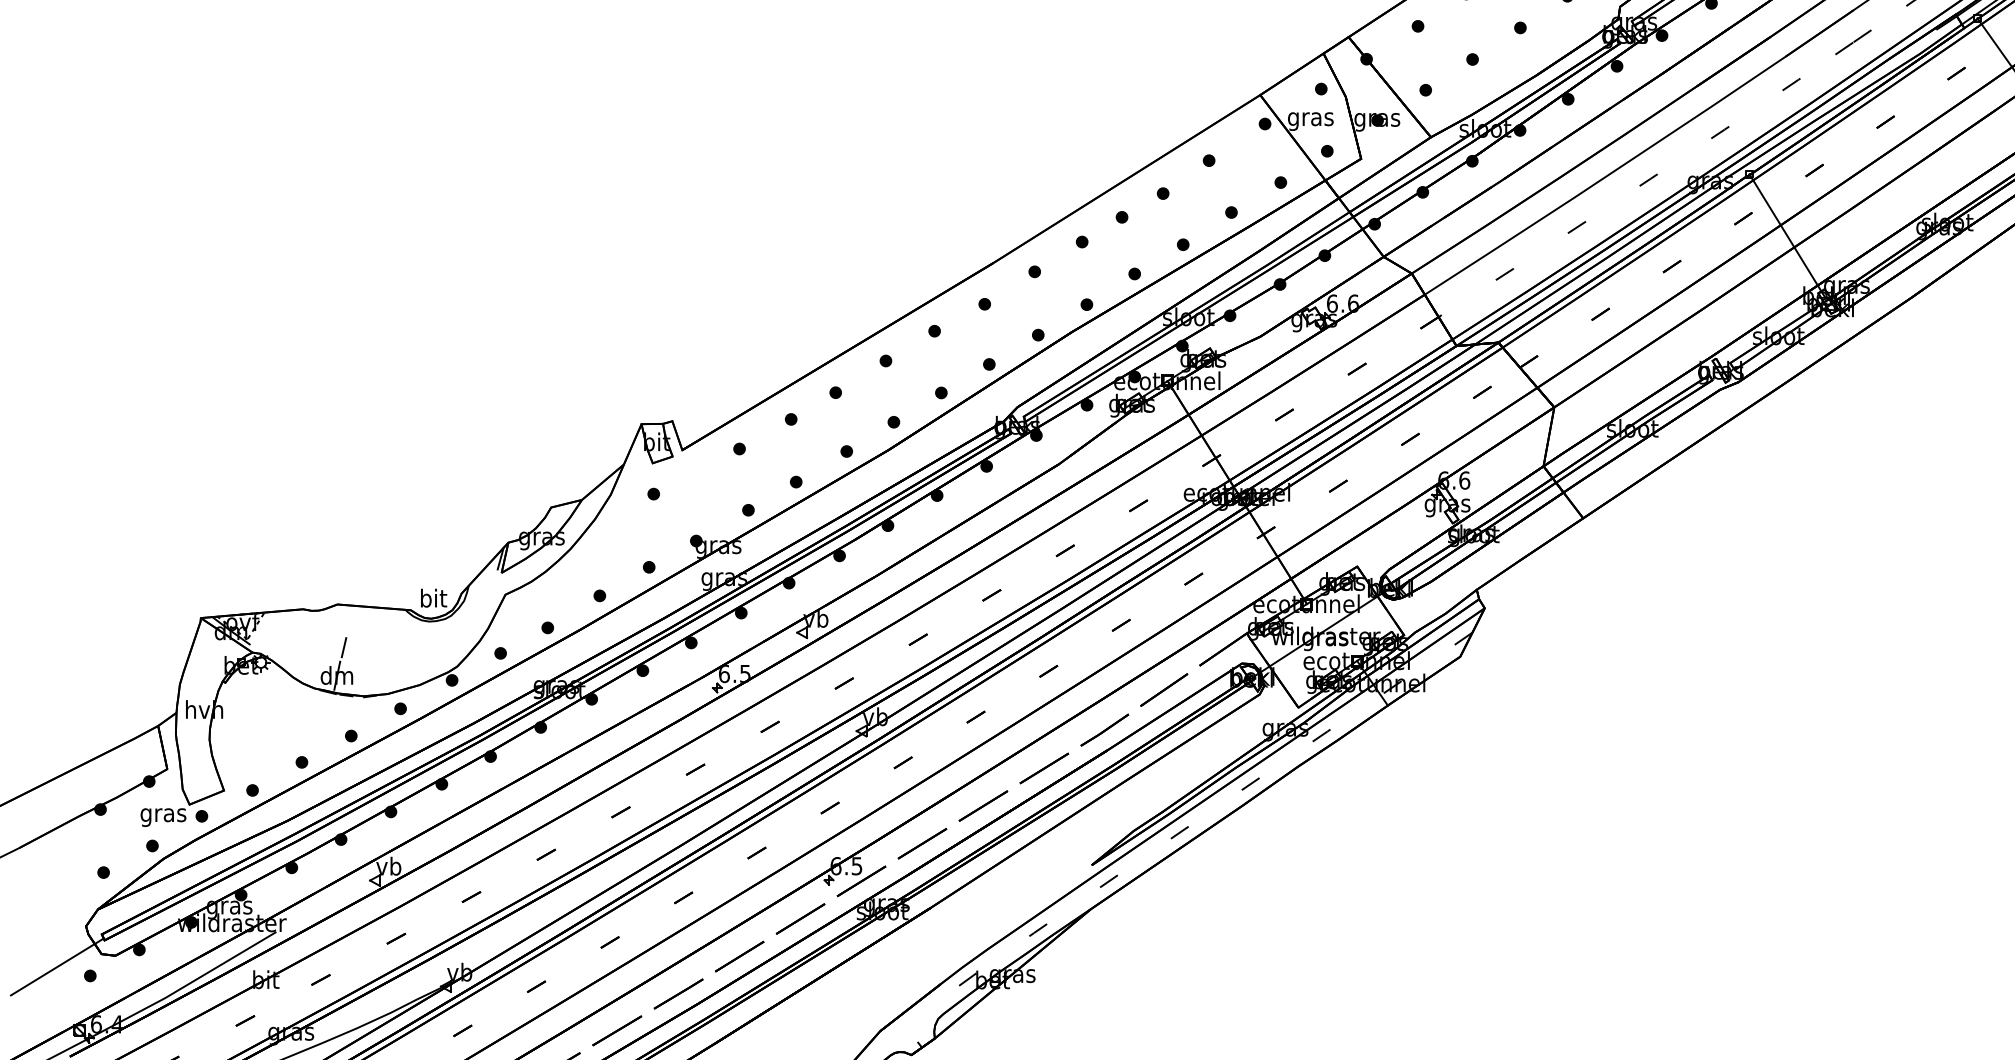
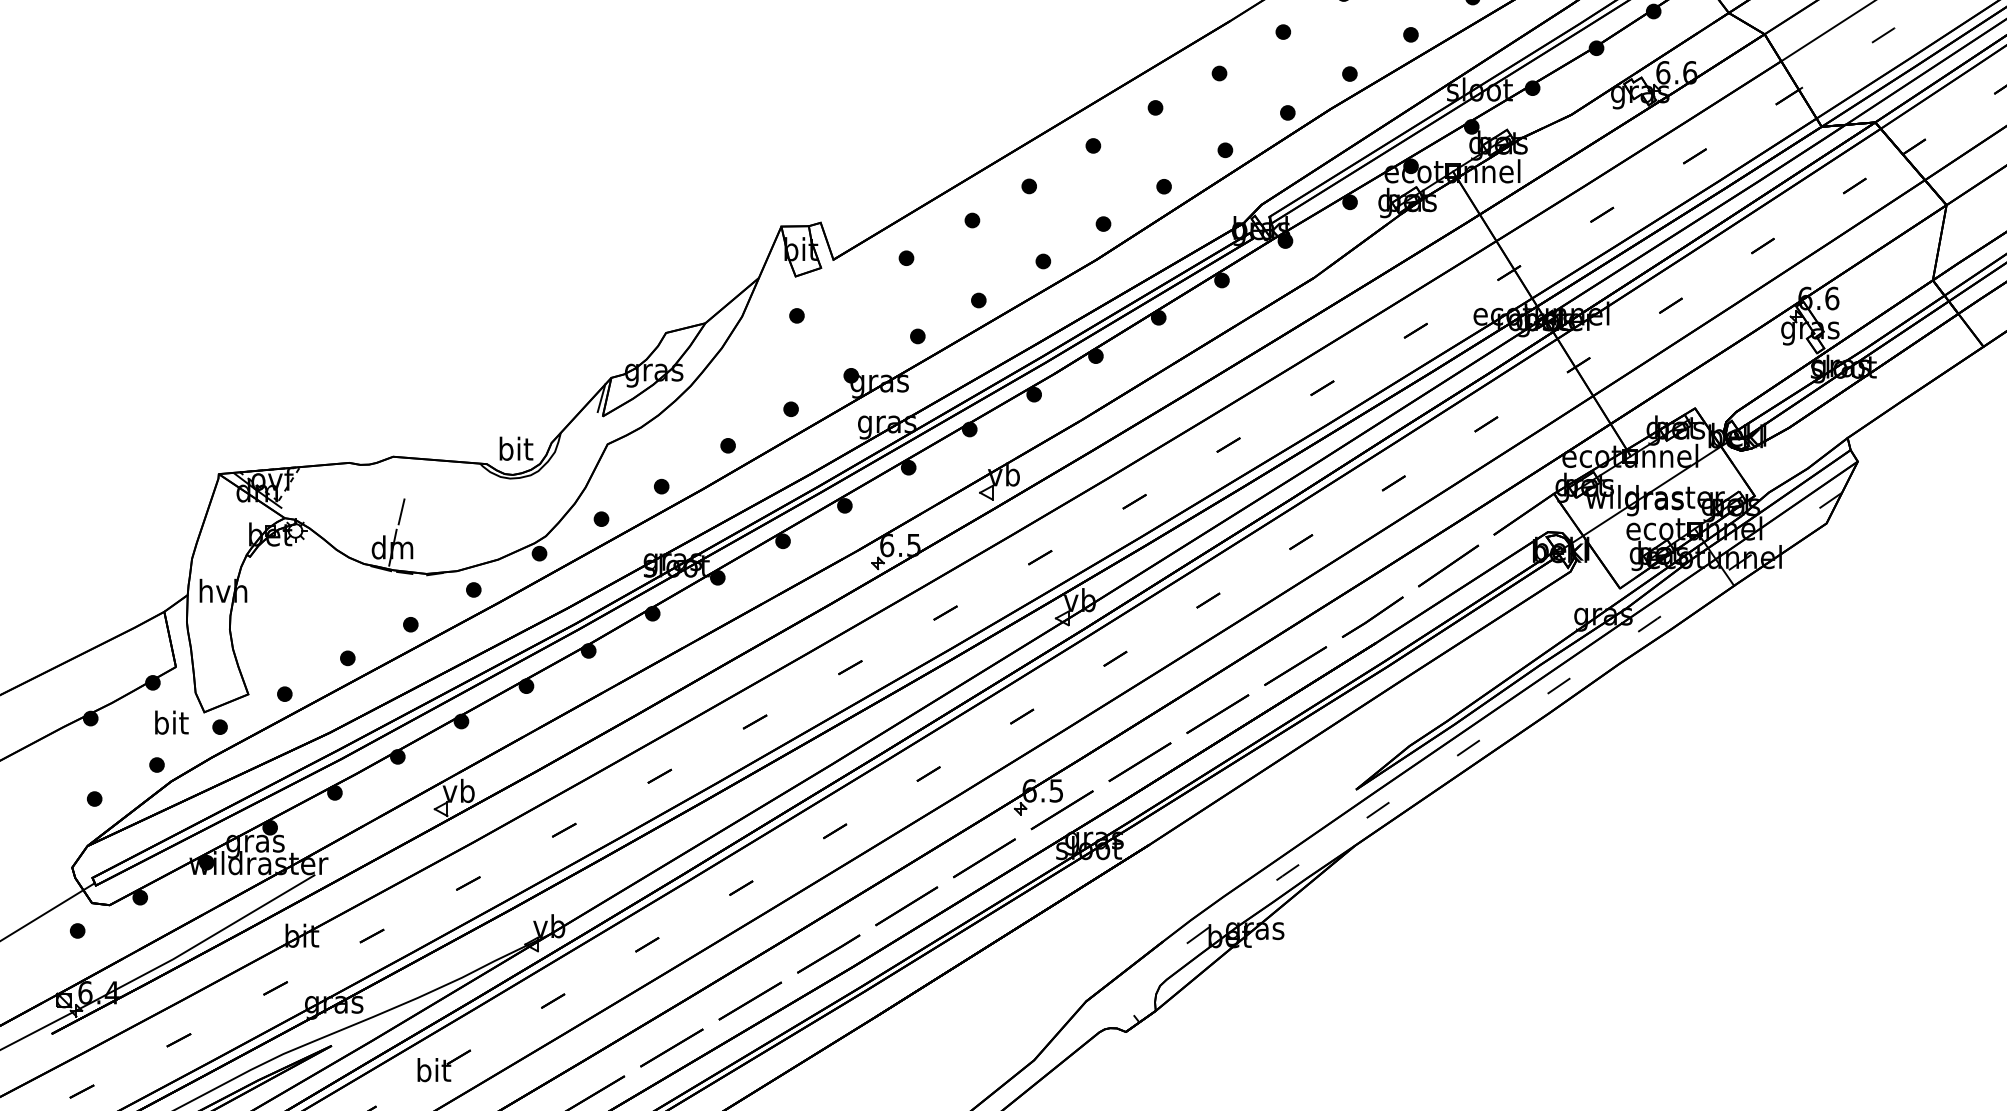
text: (163, 814) -> (171, 724), gras -> bit

